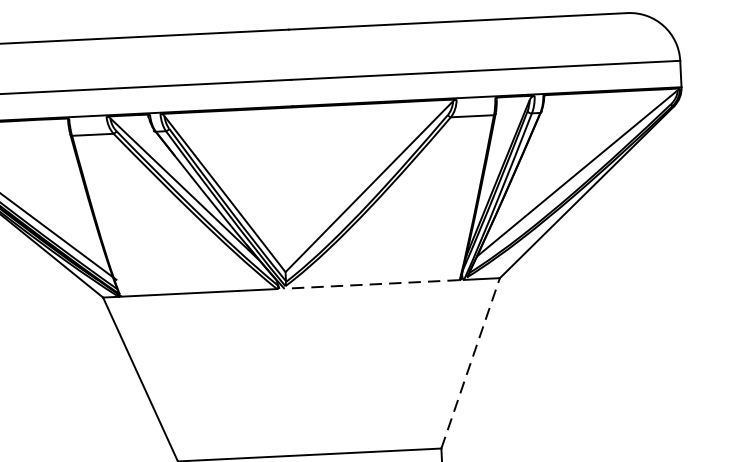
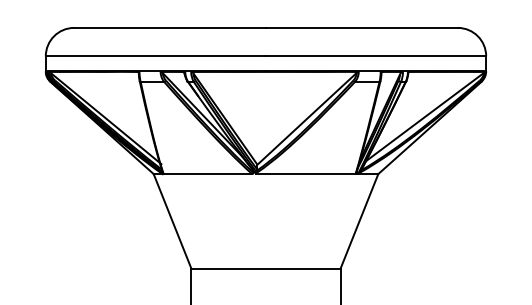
line: (371, 285) -> (305, 174), dashed -> solid
line: (470, 363) -> (359, 221), dashed -> solid

